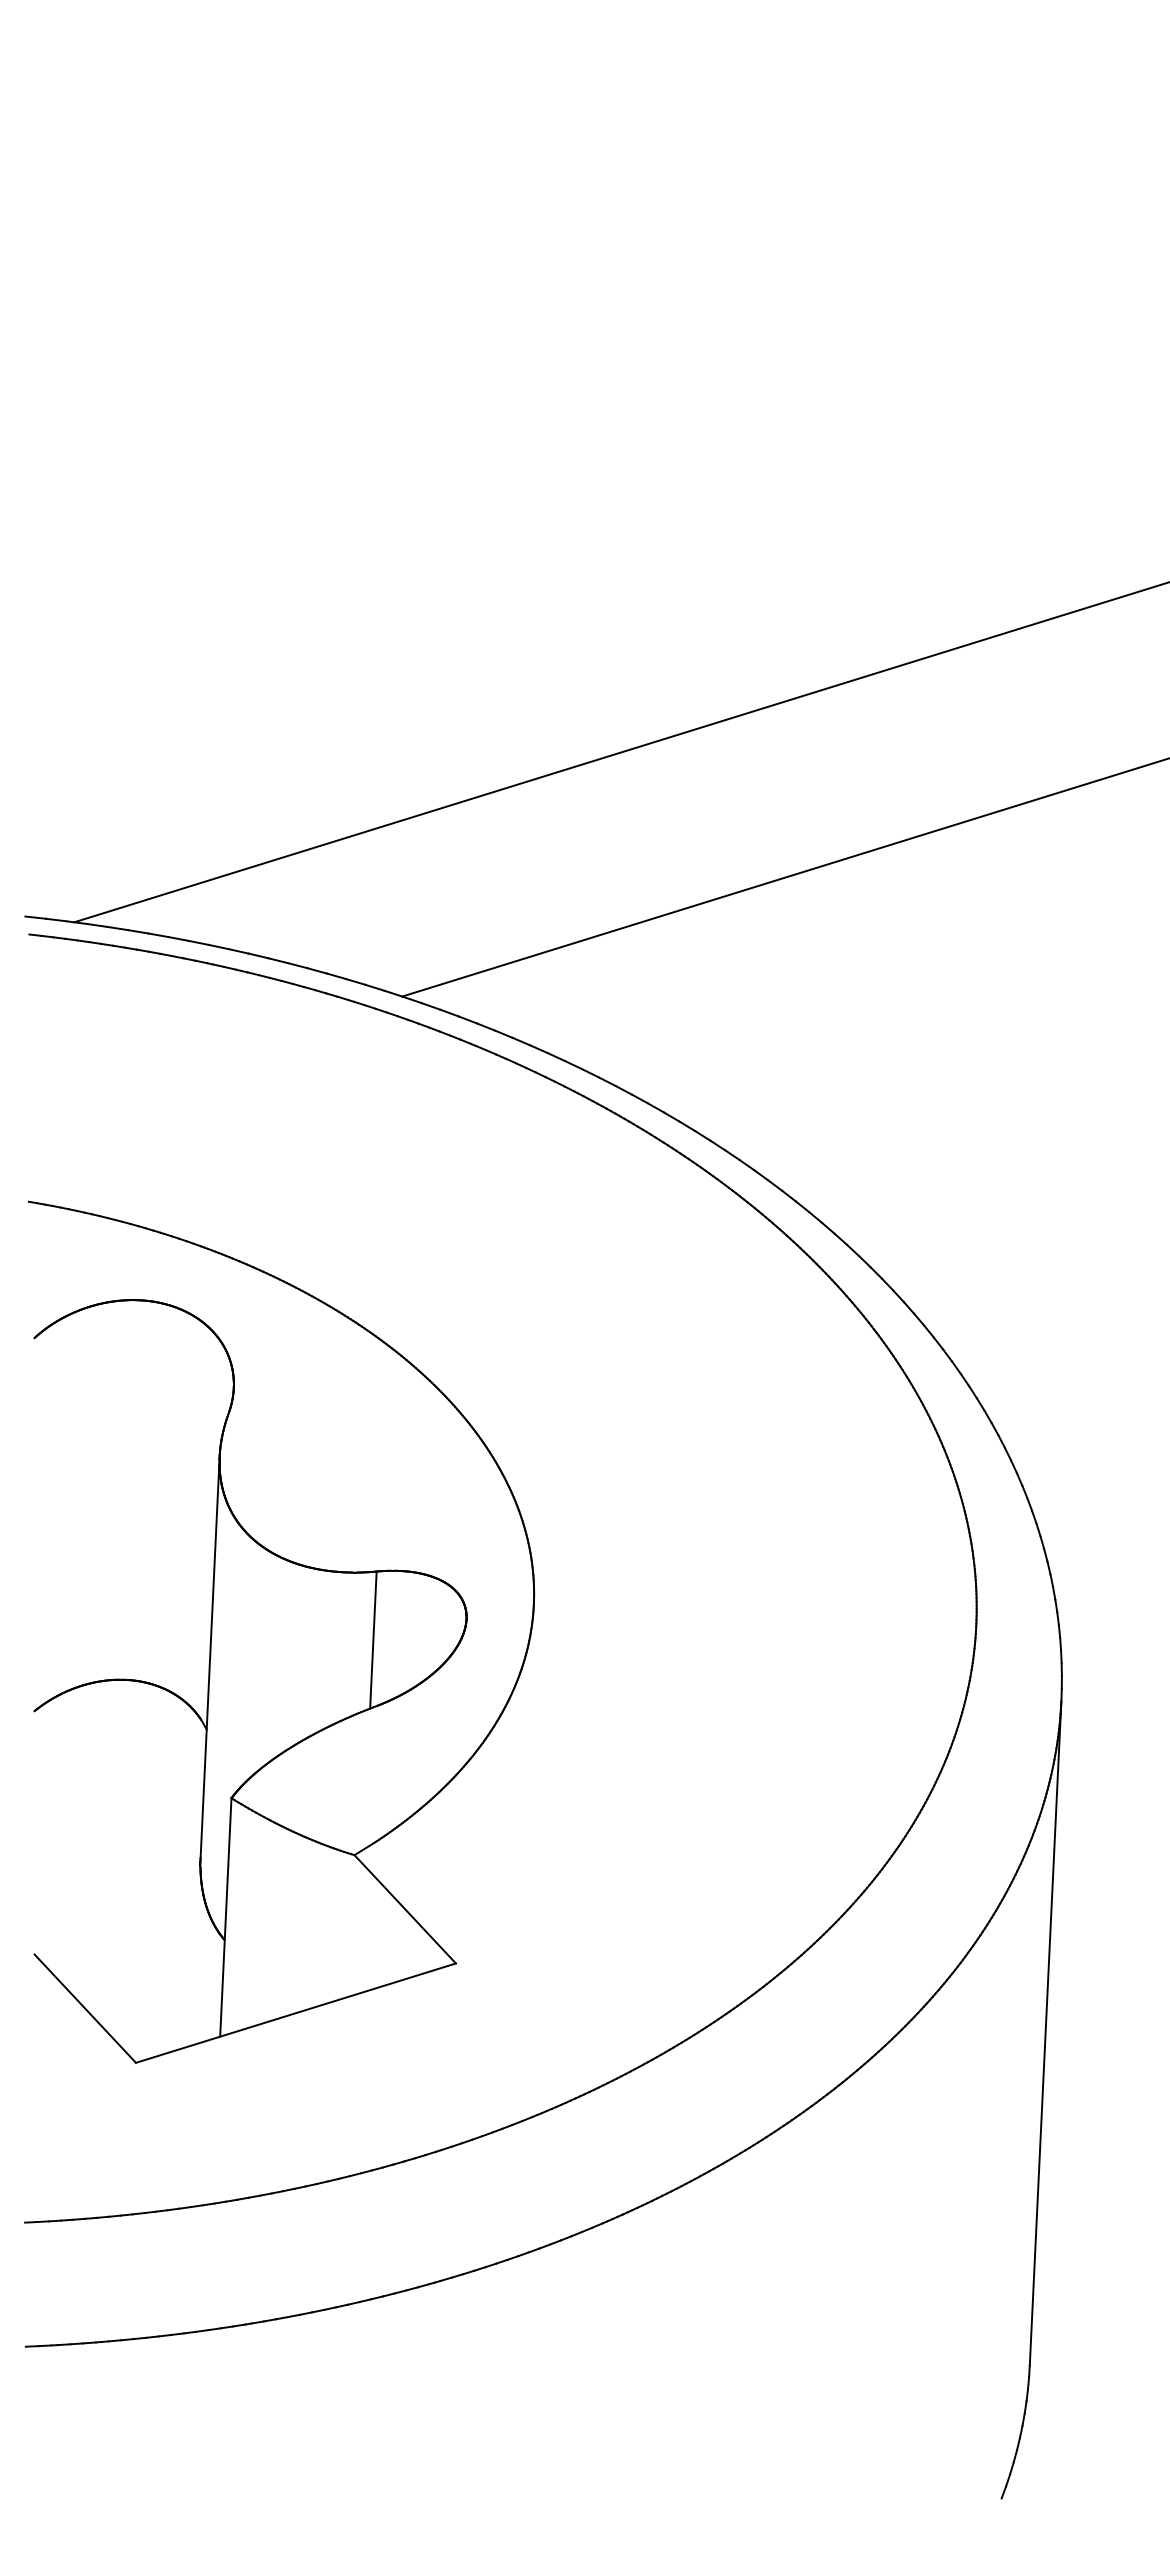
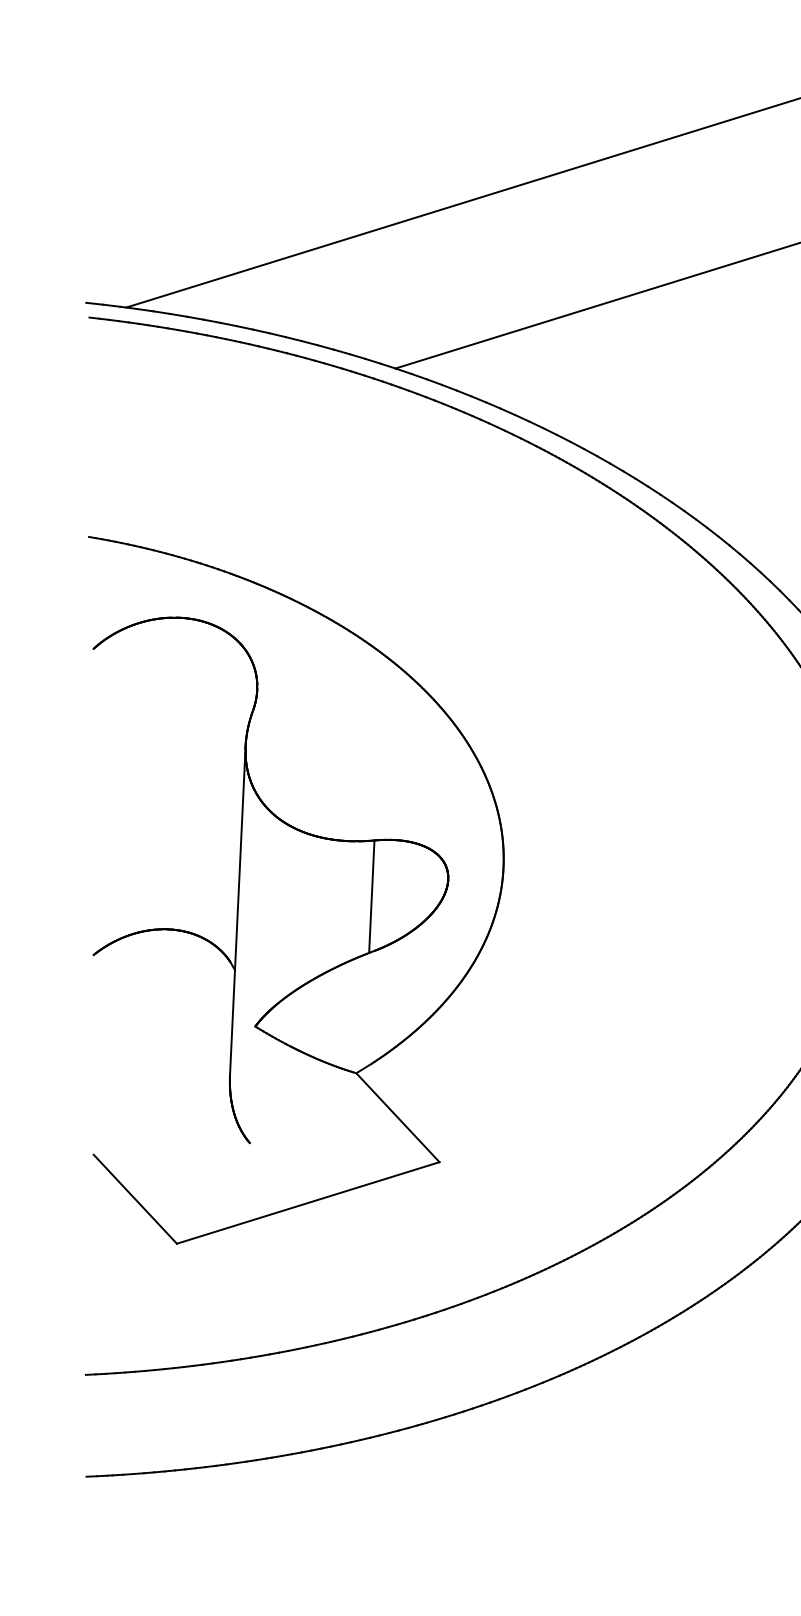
line: (225, 1917) -> (250, 1124), removed

